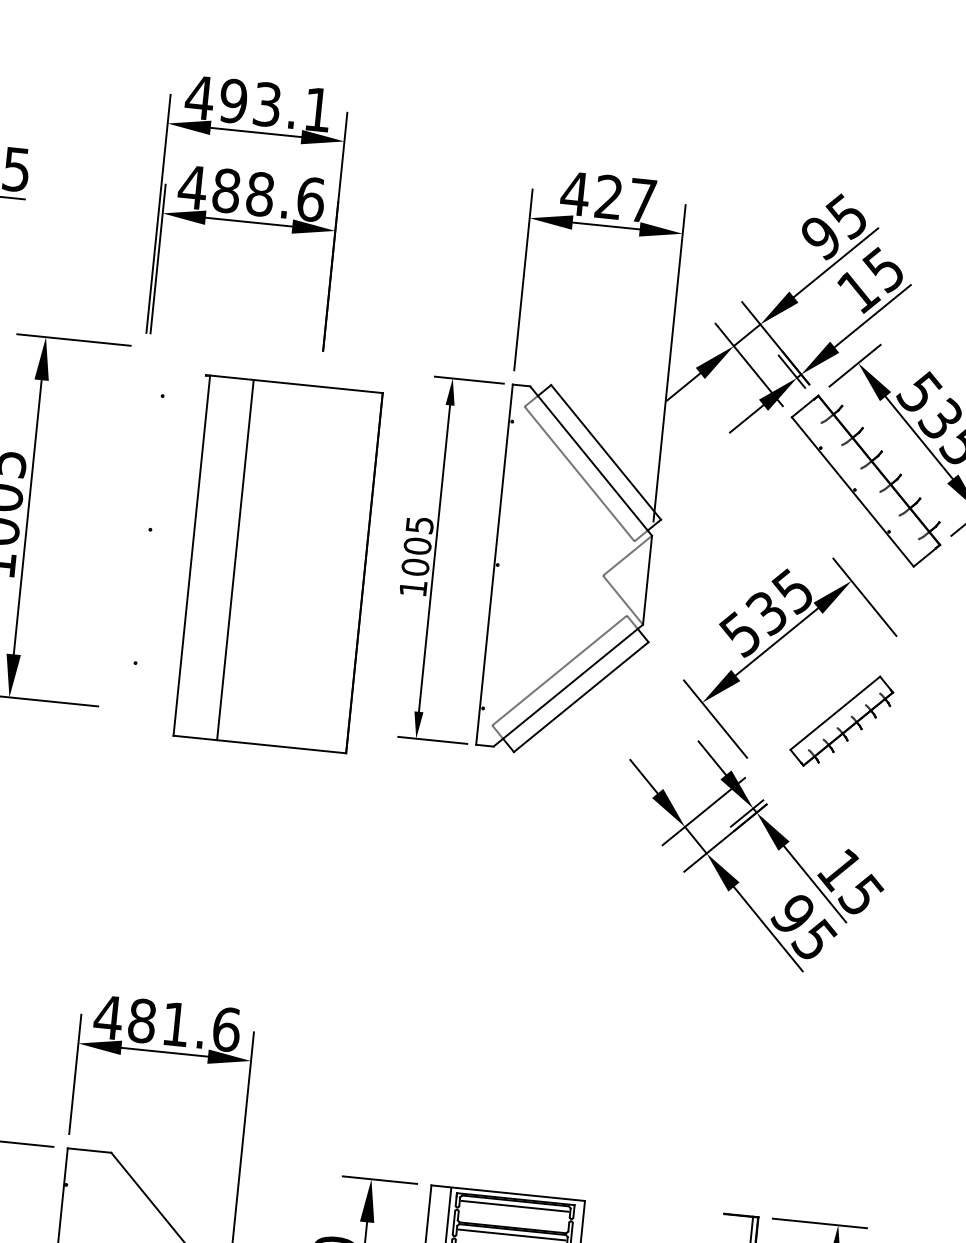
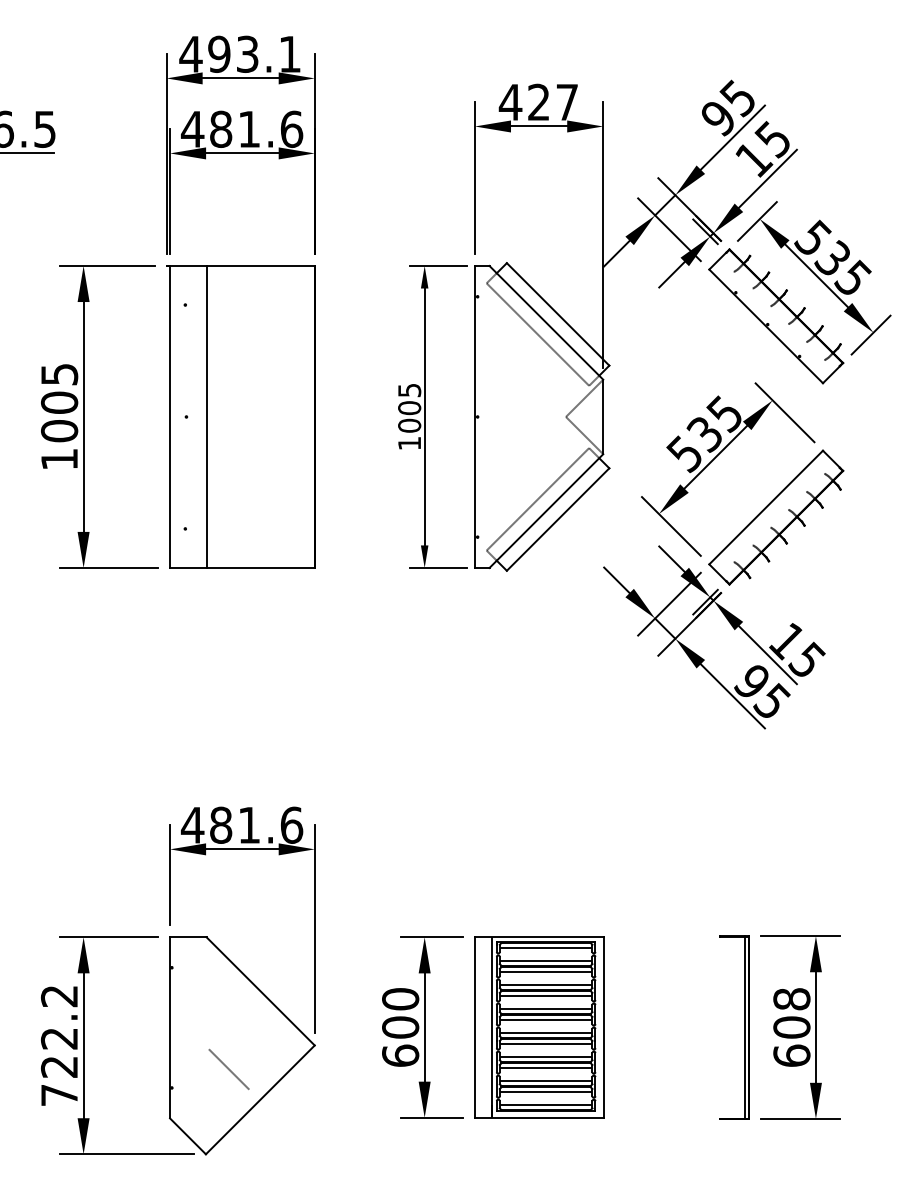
text: (260, 193) -> (249, 128), 488.6 -> 481.6
part: (275, 563) -> (240, 416), moved
part: (841, 721) -> (776, 517), size x1.67
line: (512, 1222) -> (545, 961), added

